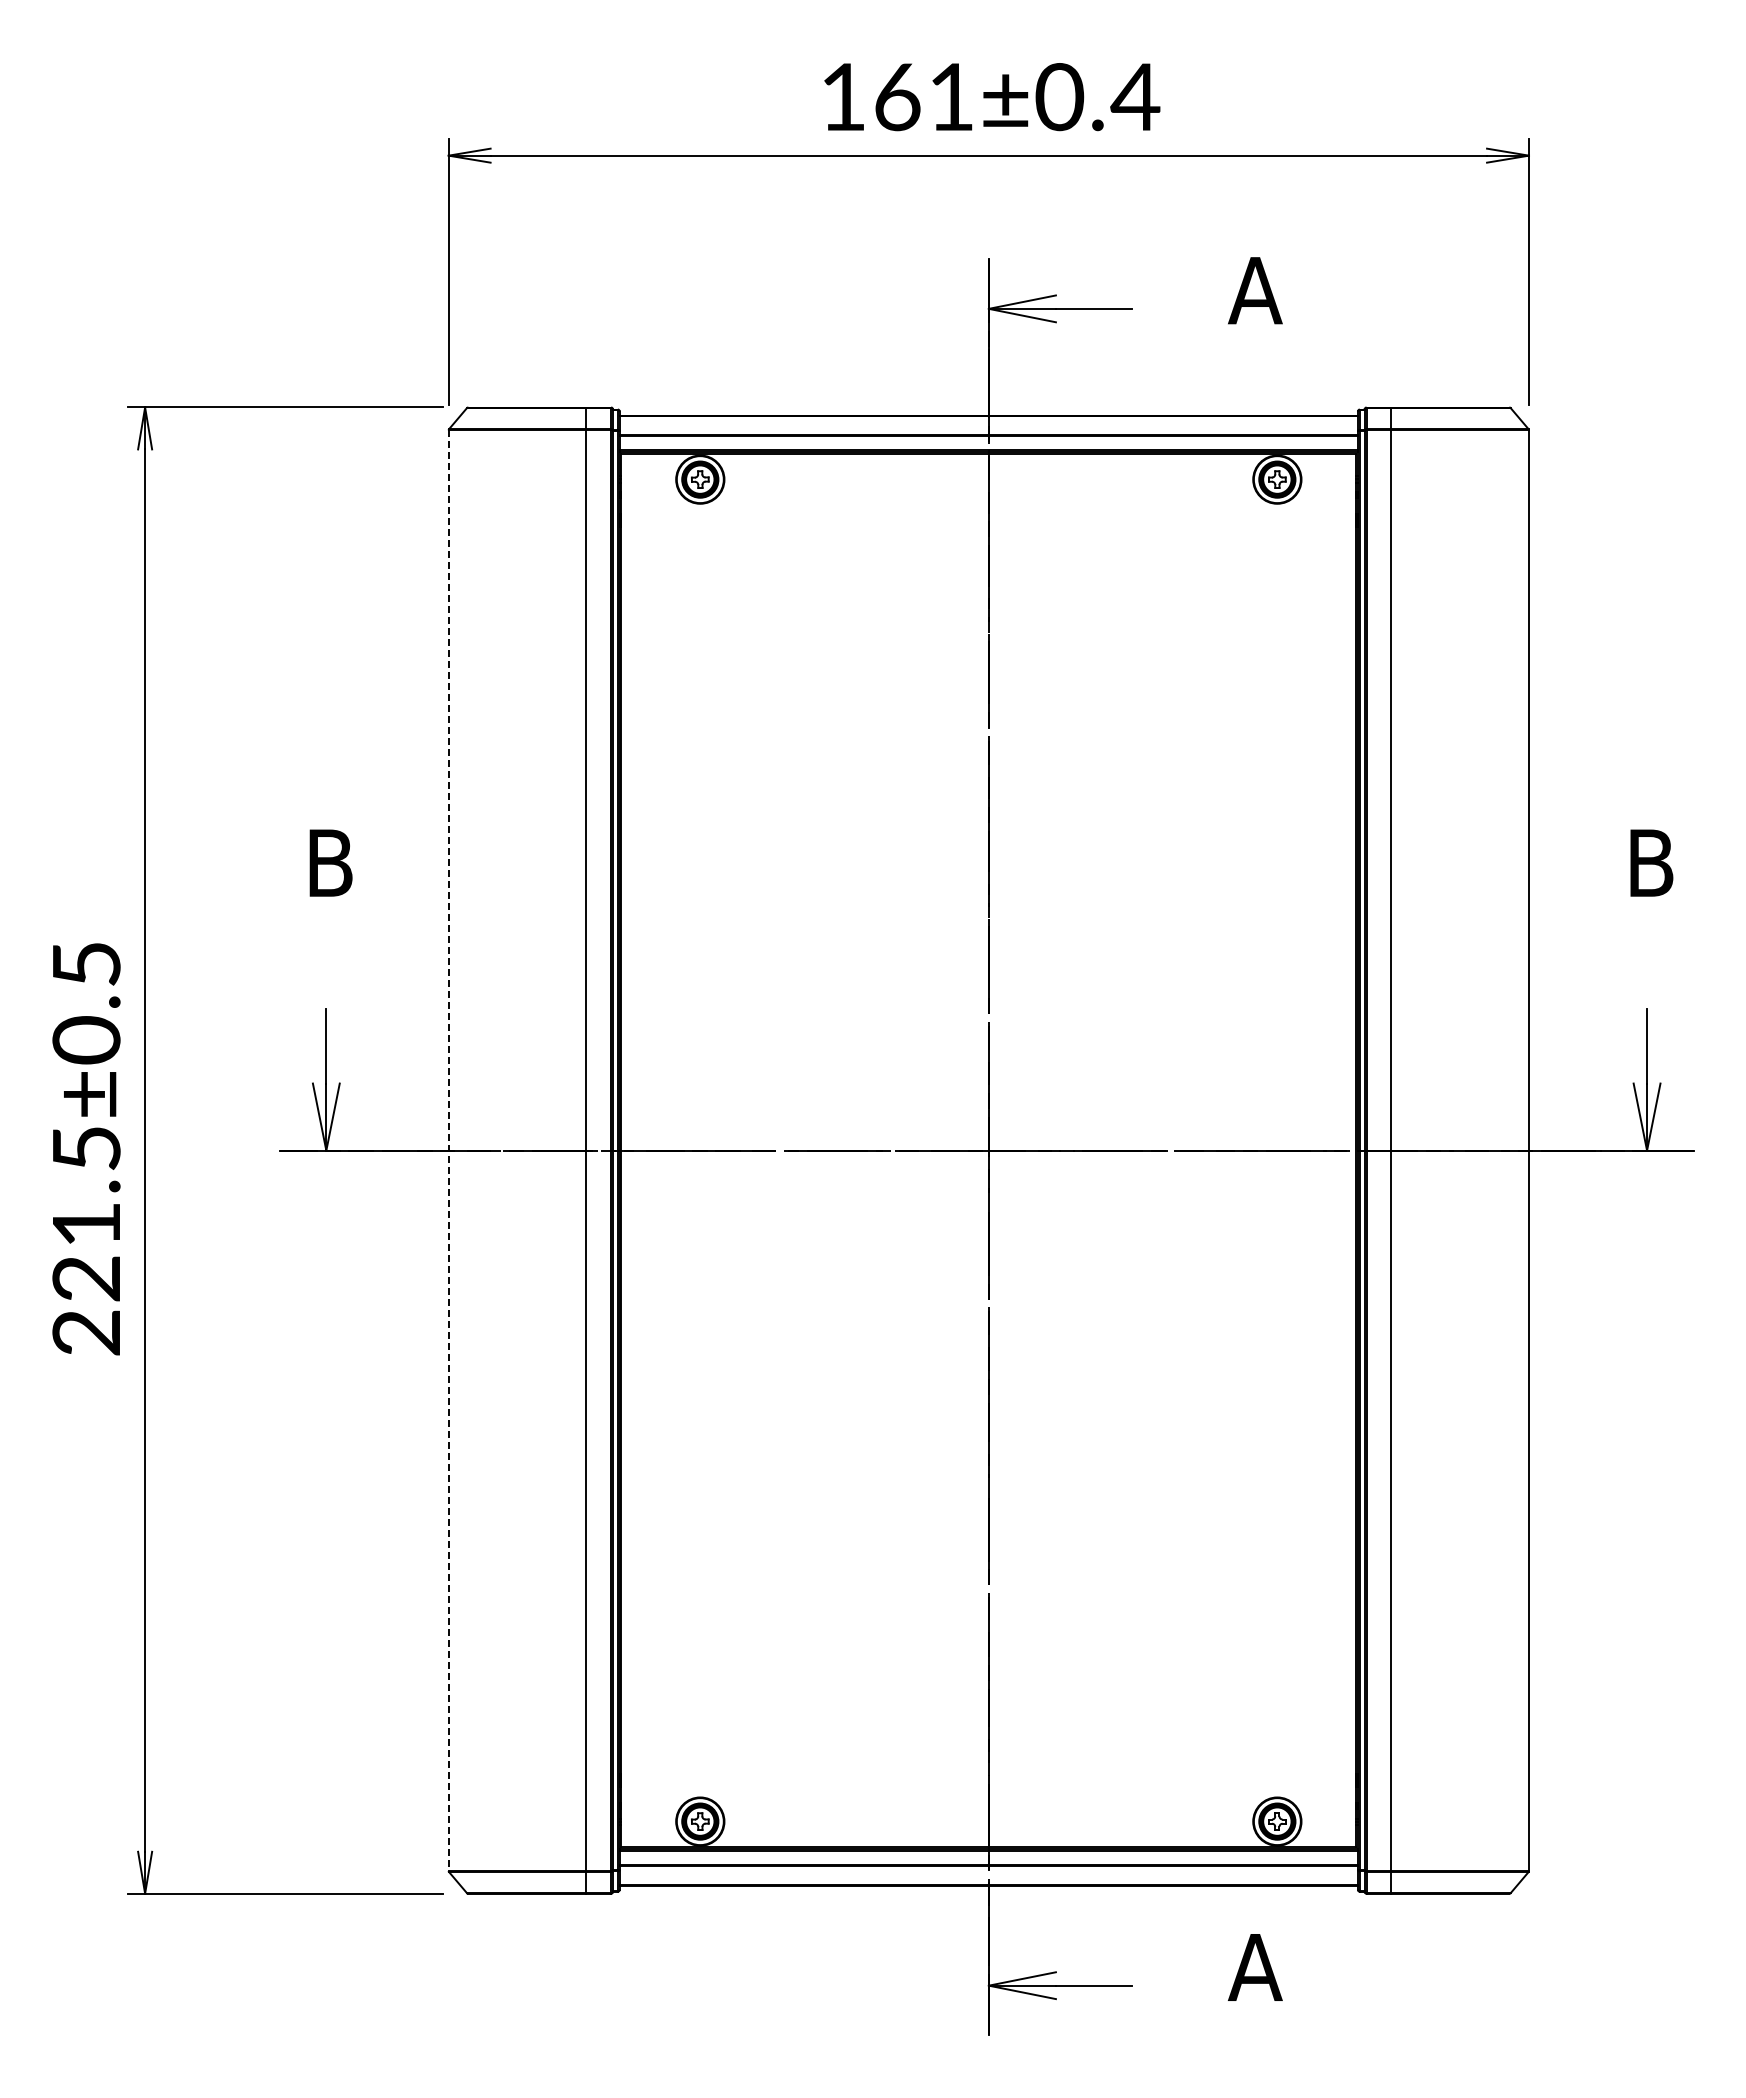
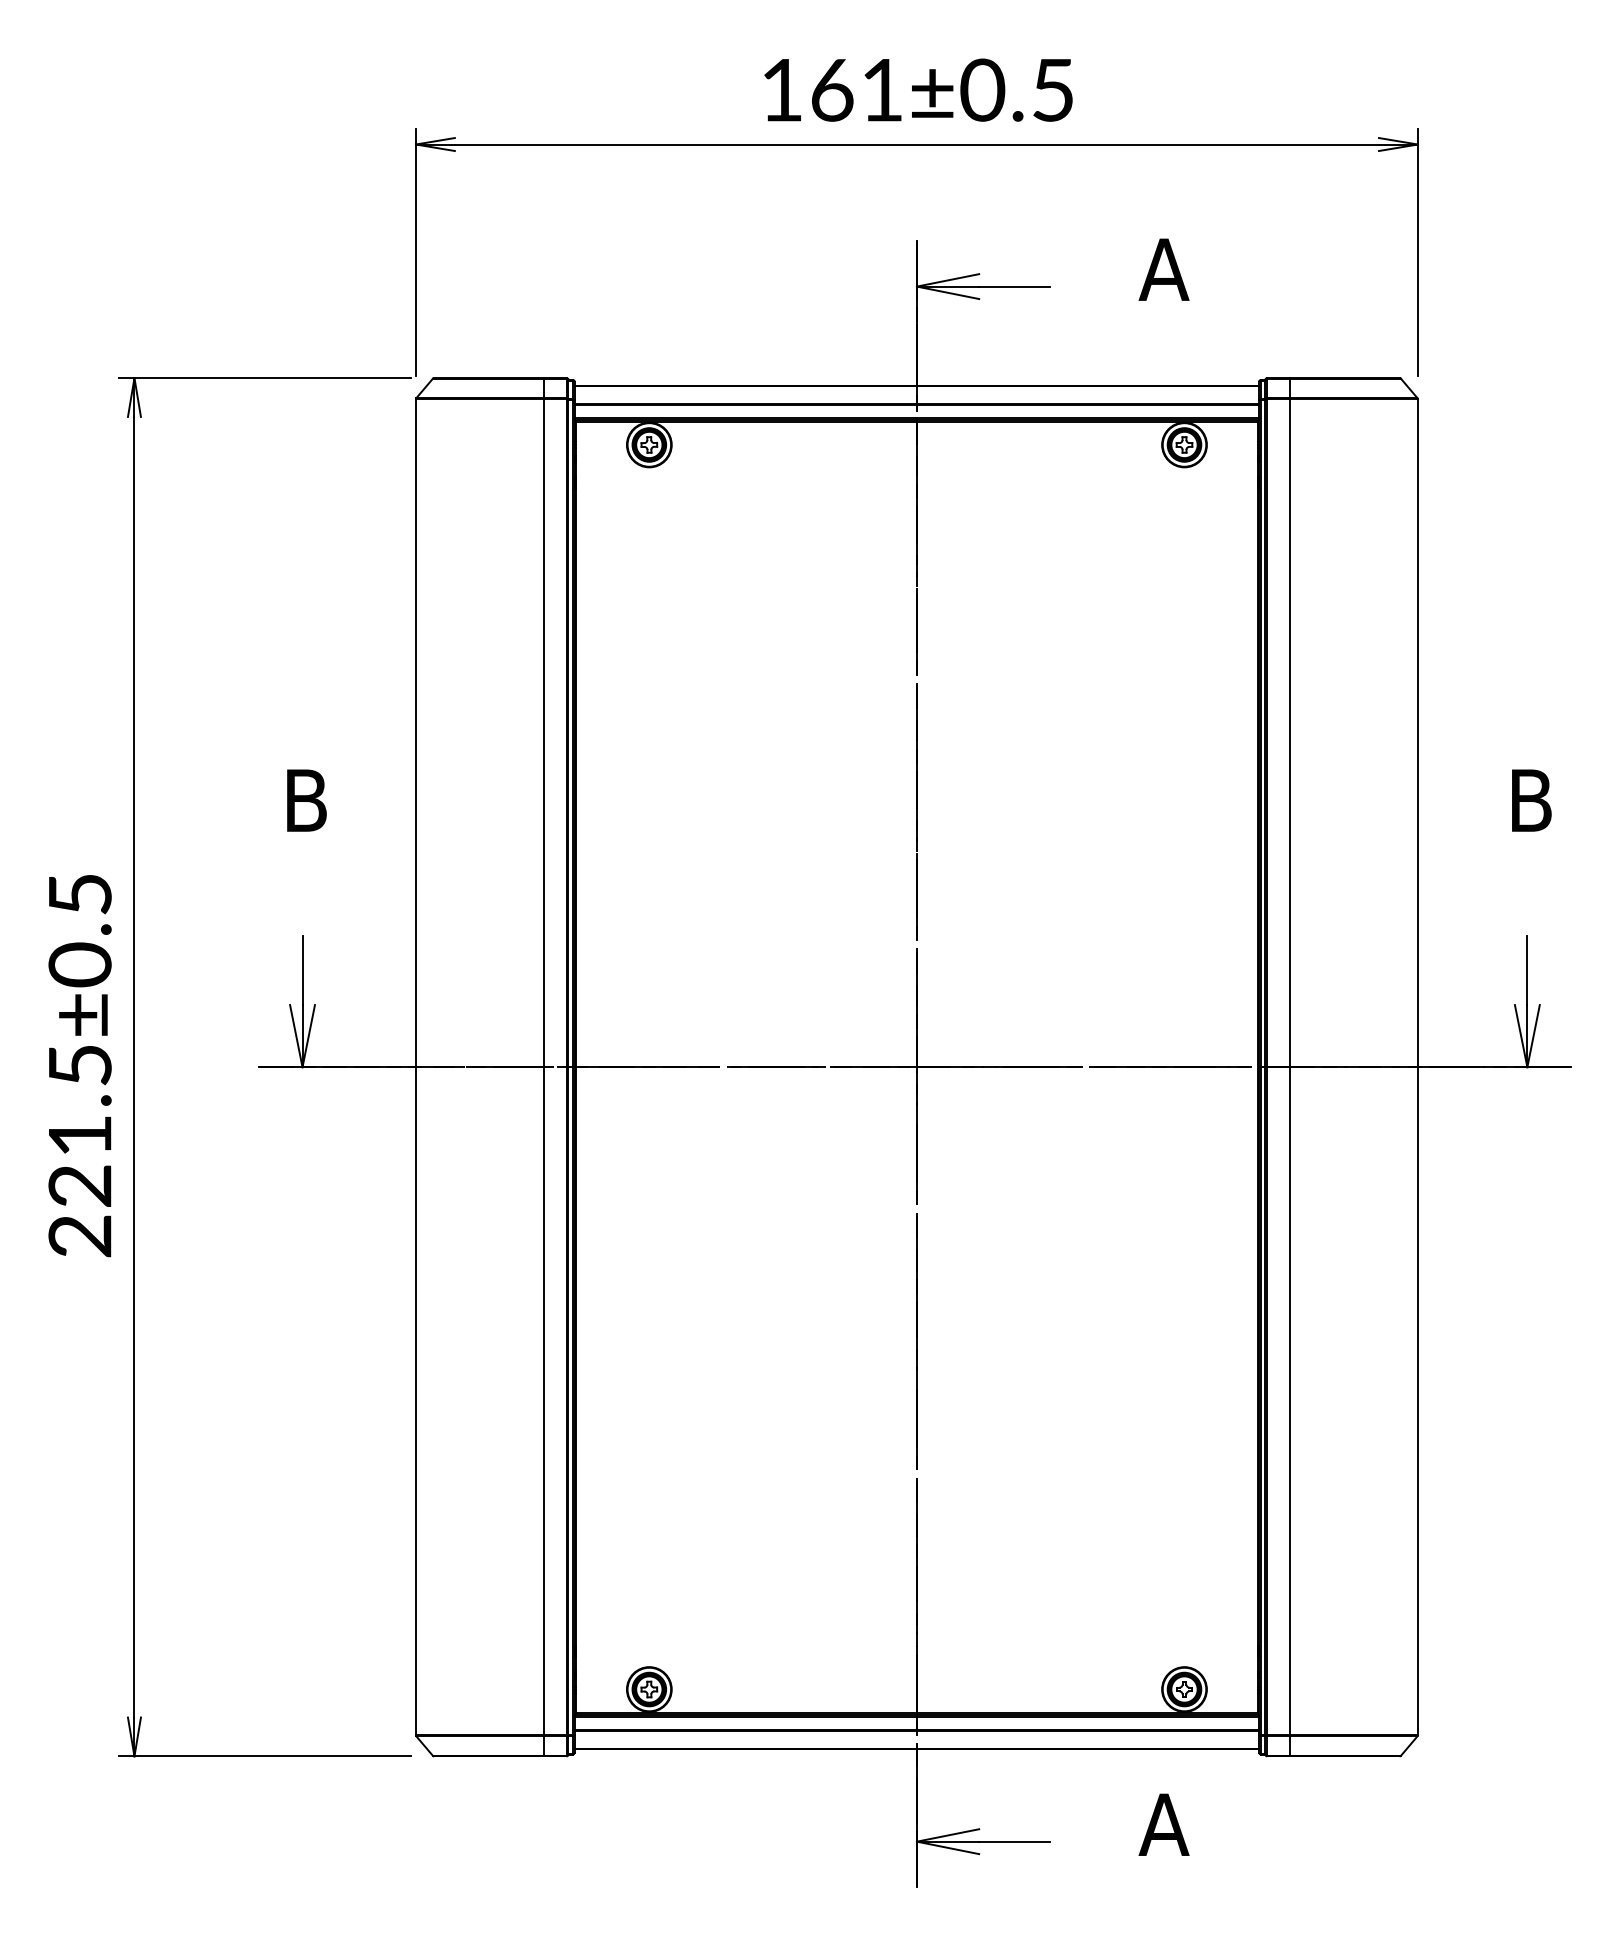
text: (1135, 97) -> (1052, 90), 161±0.4 -> 161±0.5
line: (448, 1151) -> (415, 1068), dashed -> solid

